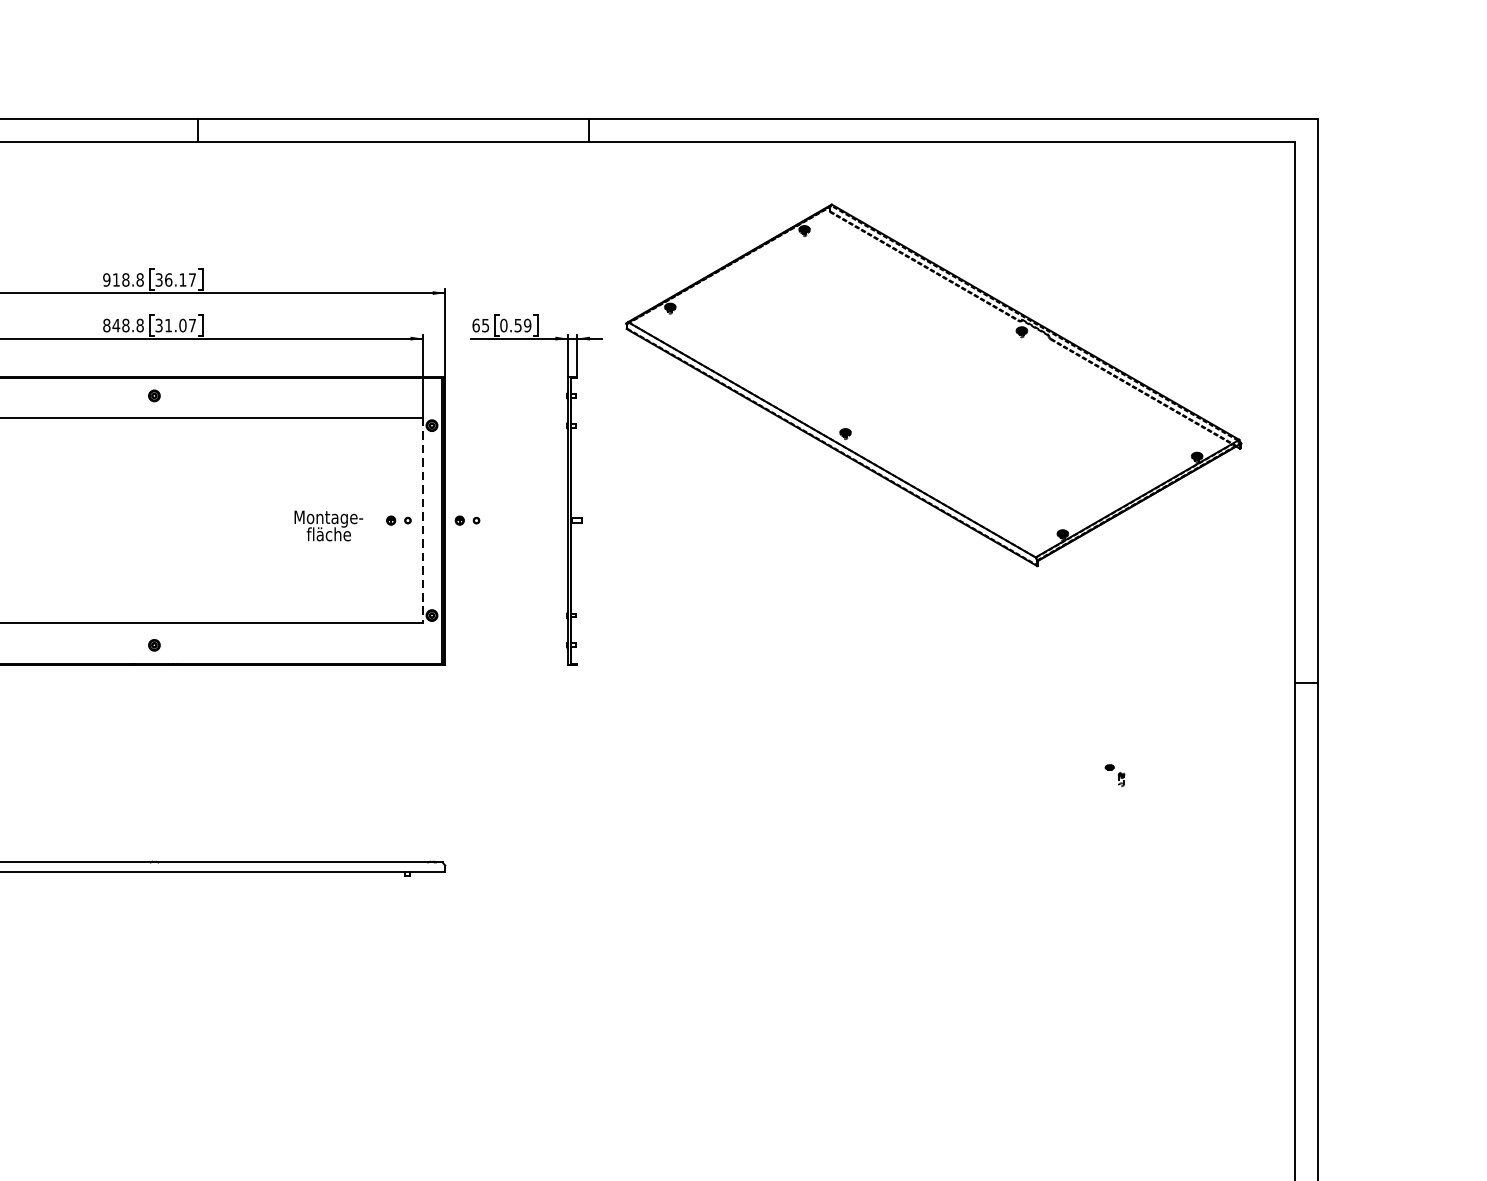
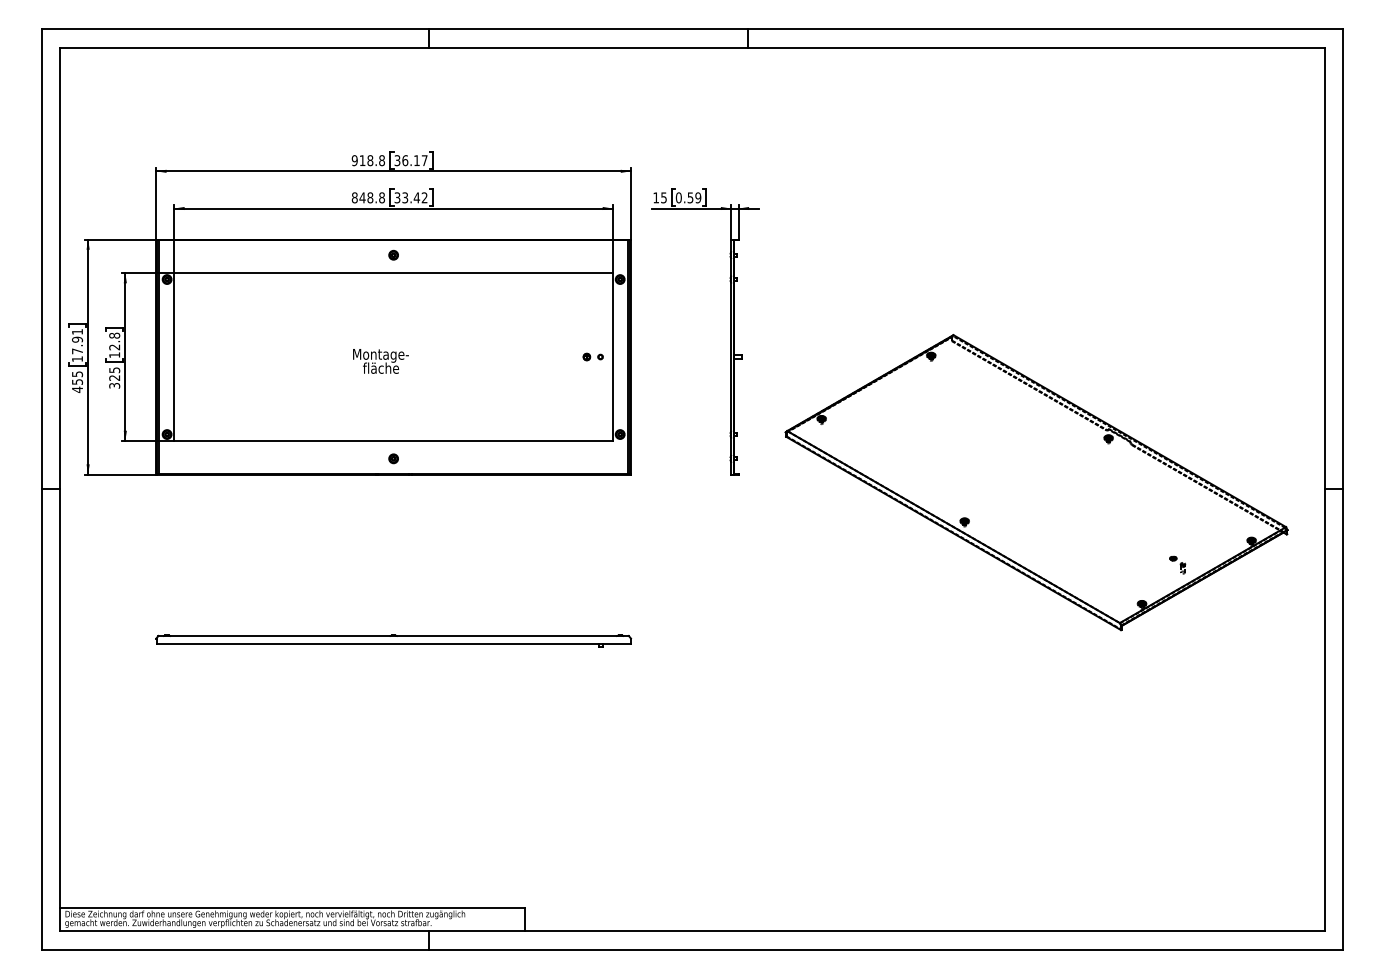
text: (179, 325) -> (414, 197), 31.07 -> 33.42
text: (476, 325) -> (656, 197), 65 -> 15
part: (933, 385) -> (1036, 482), moved
part: (466, 519) -> (648, 356), removed
line: (422, 521) -> (612, 357), dashed -> solid
text: (328, 526) -> (380, 361), moved

